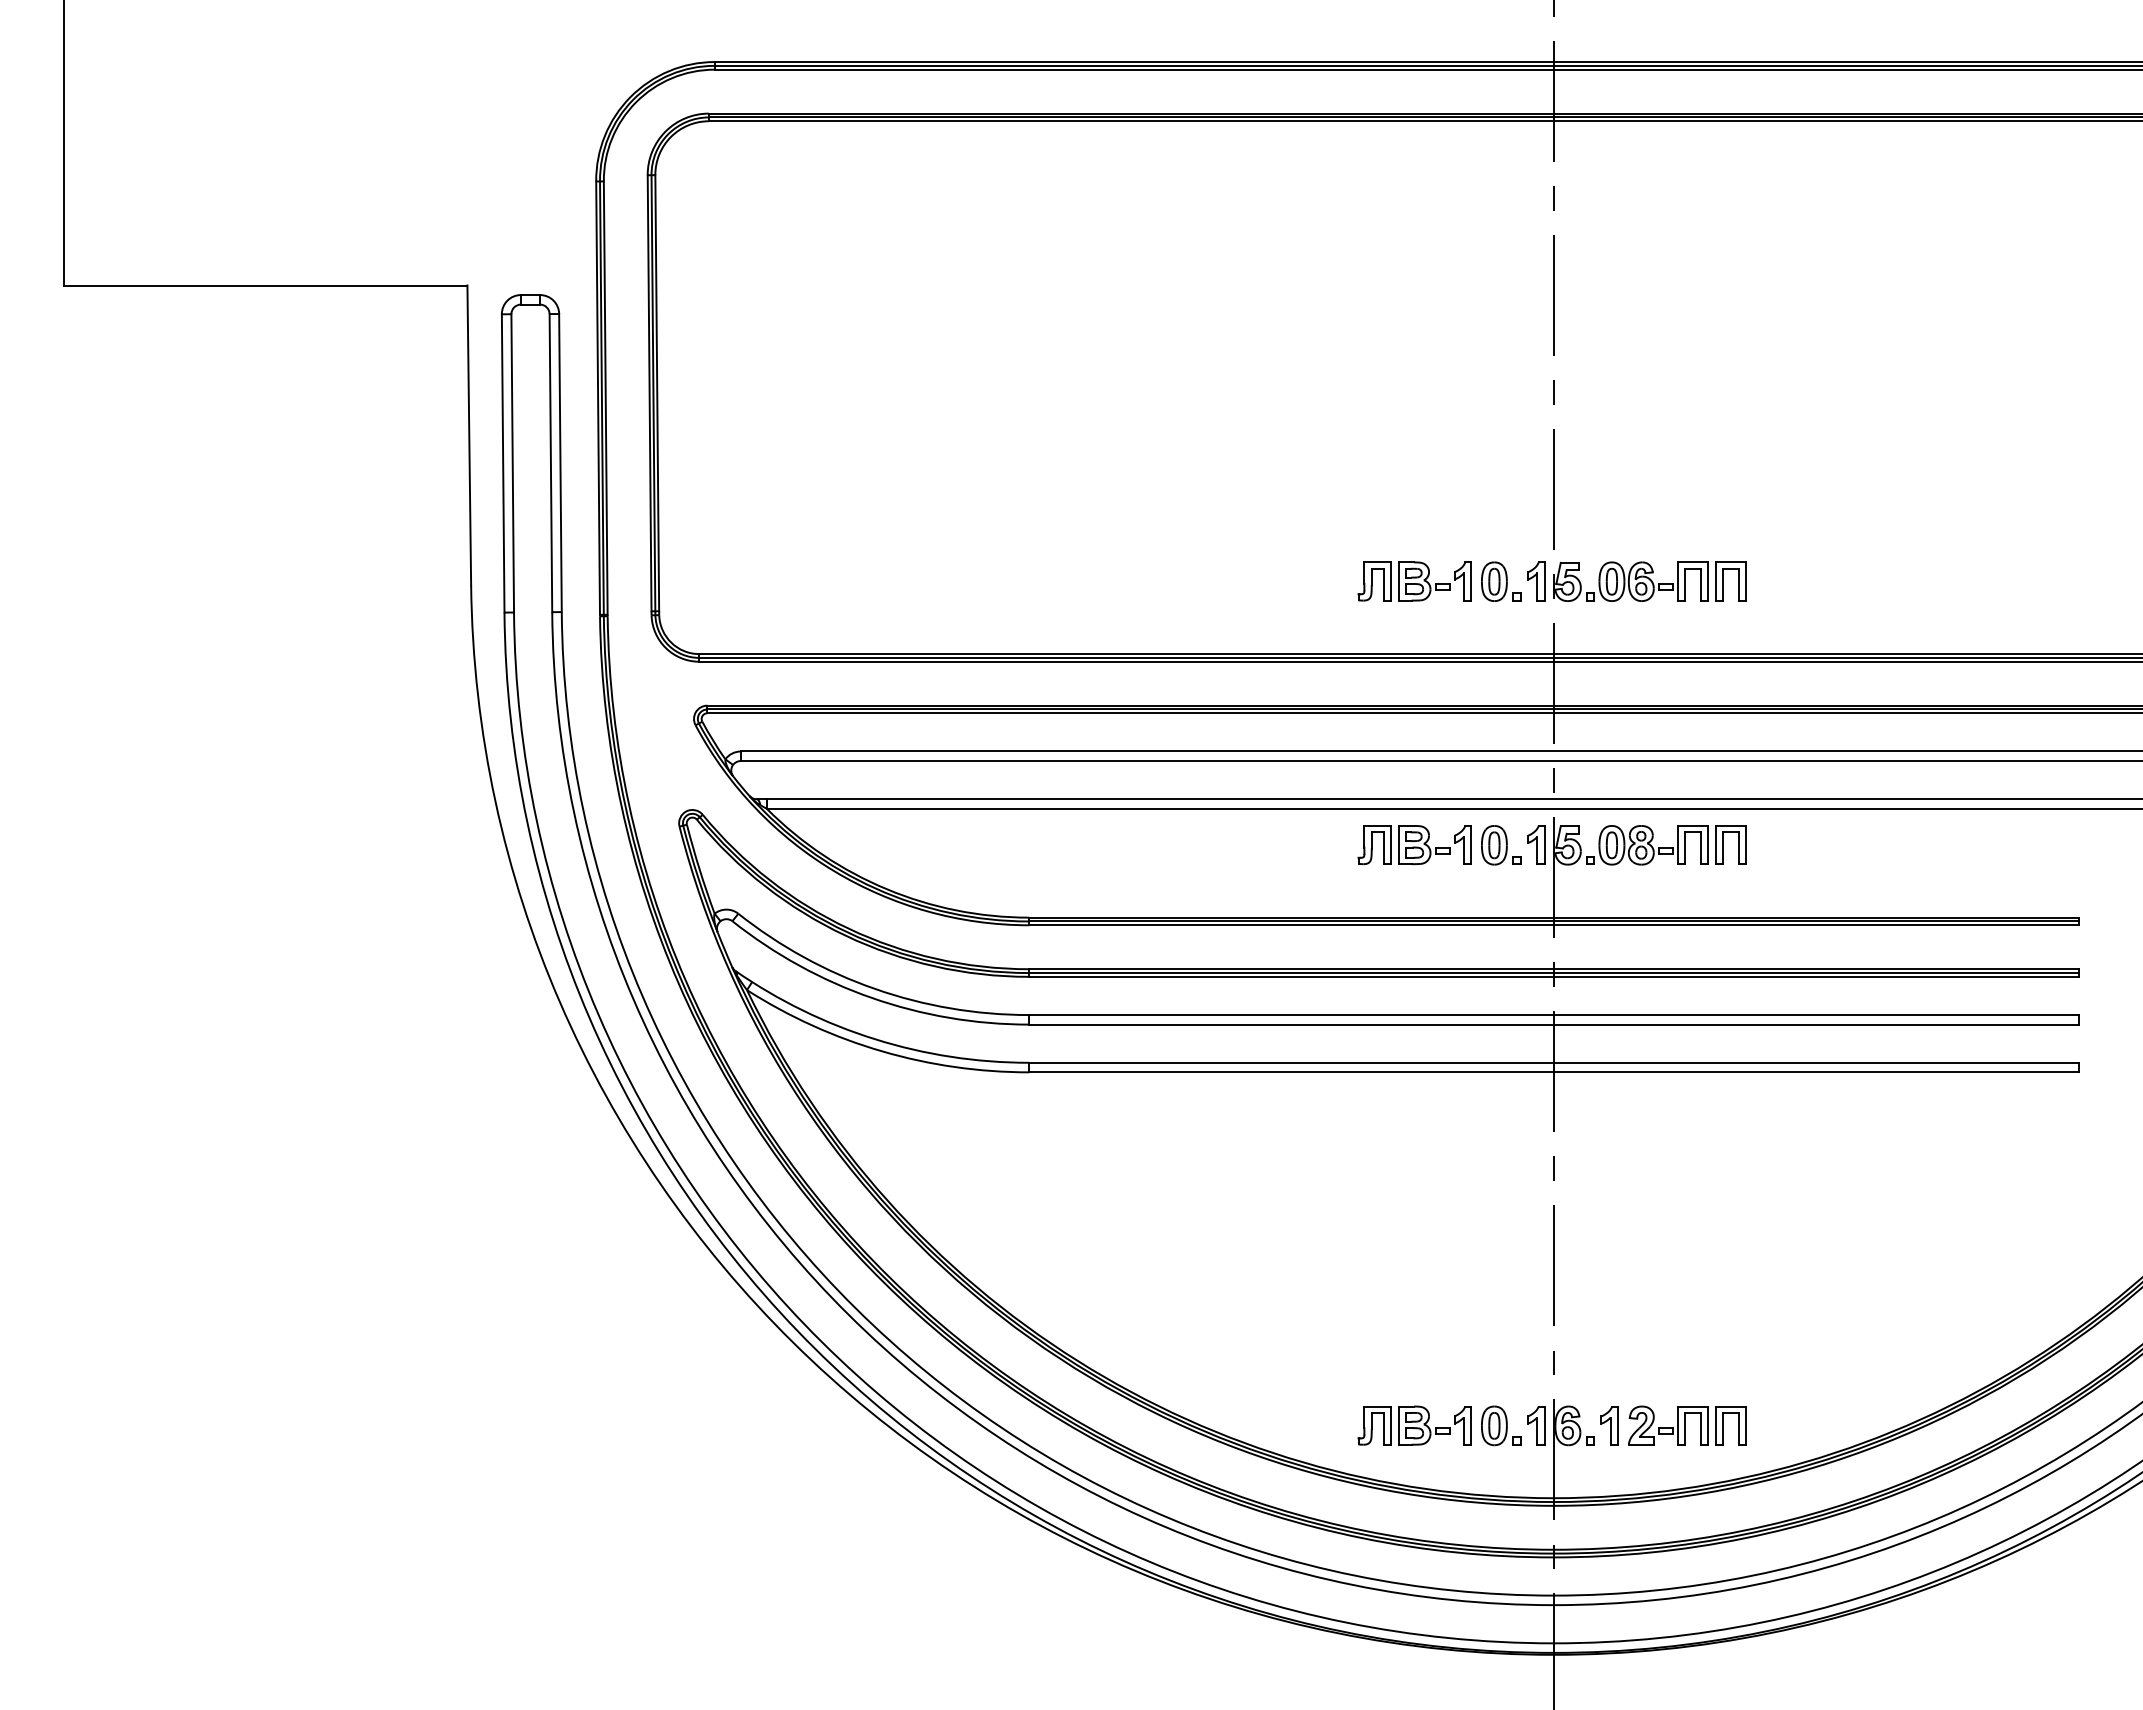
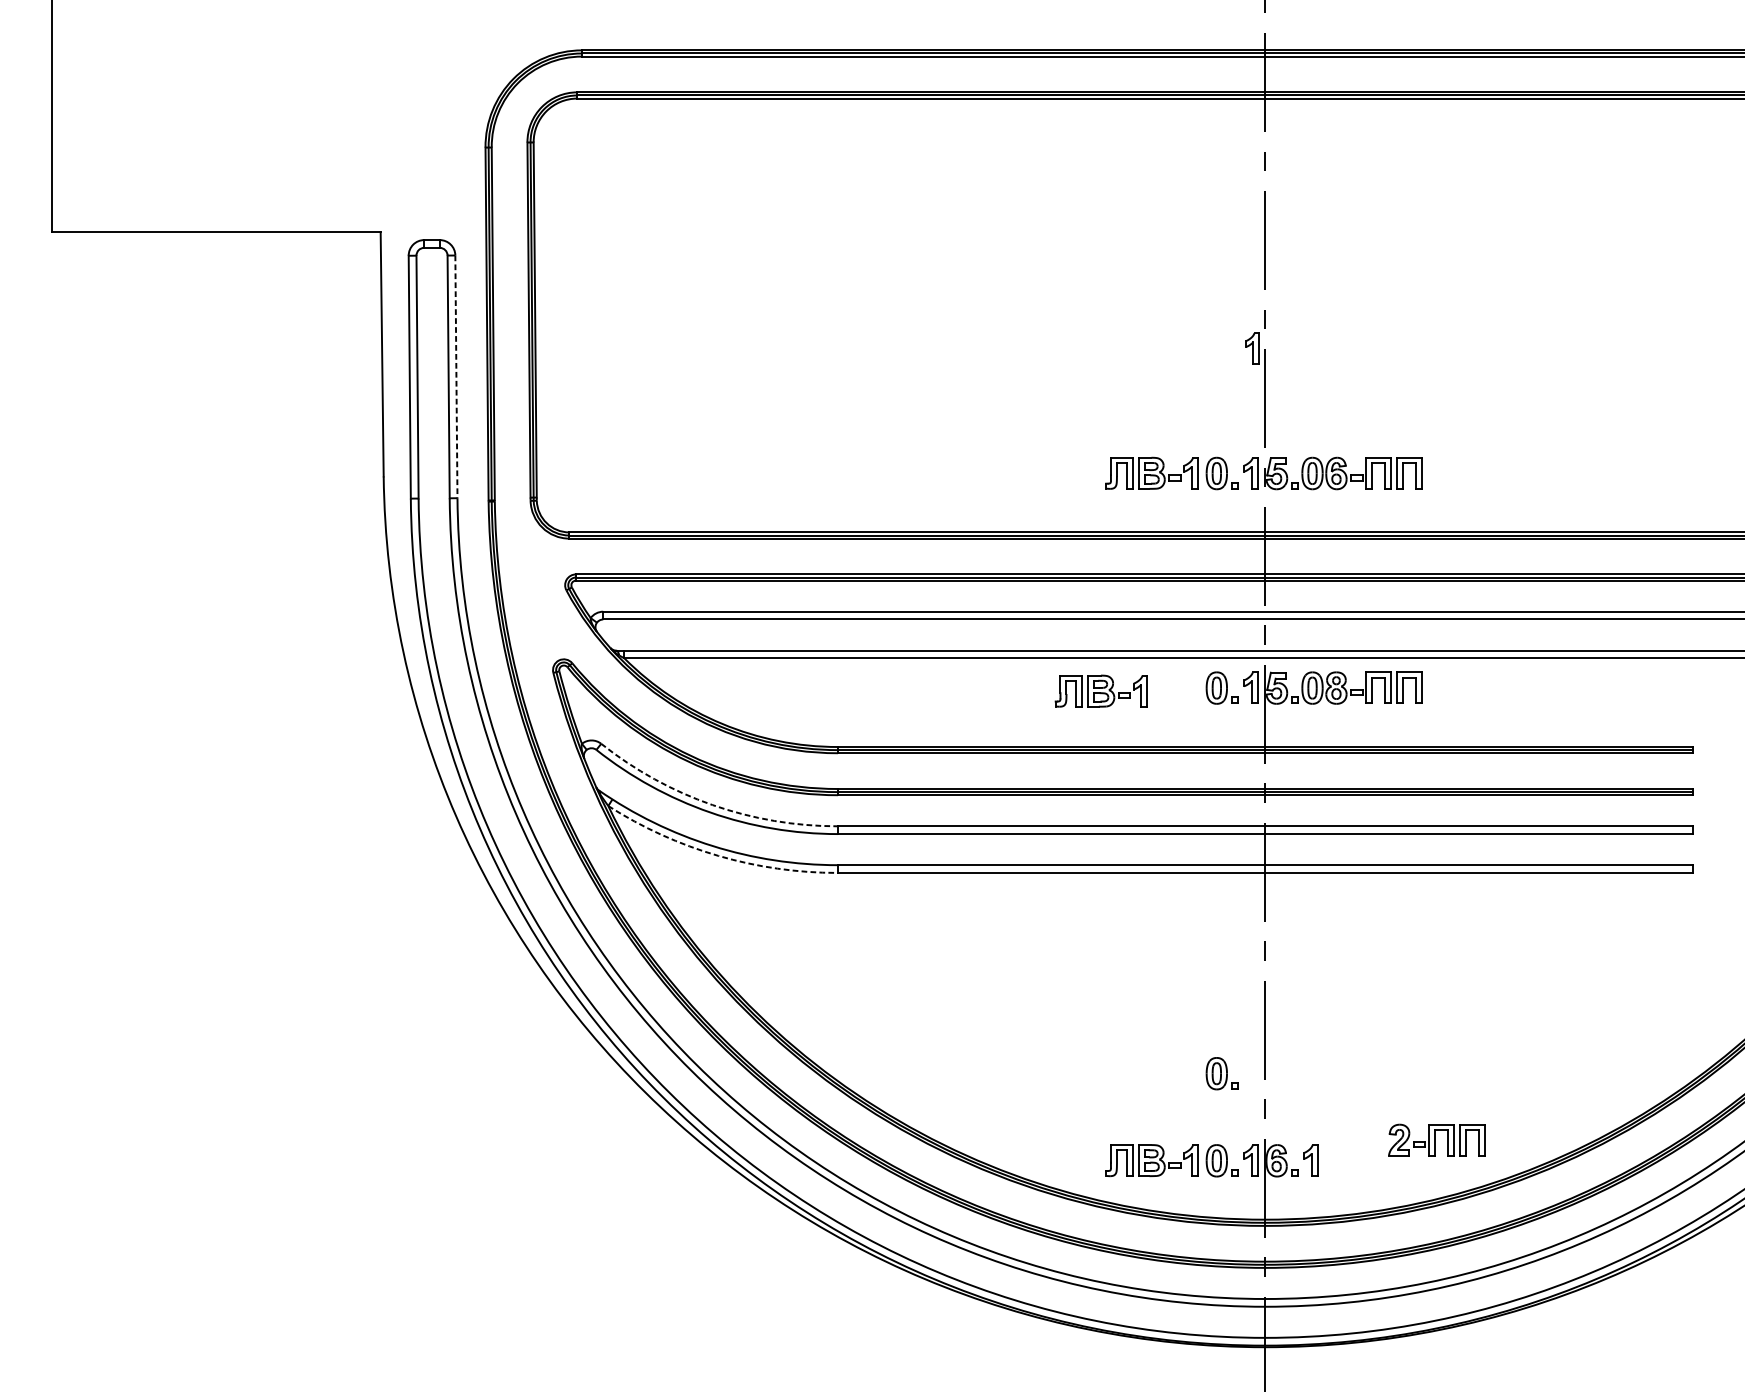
part: (1538, 428) -> (1252, 348), added
line: (560, 463) -> (456, 377), solid -> dashed
part: (1414, 845) -> (1101, 691), moved
arc: (875, 988) -> (712, 804), solid -> dashed
arc: (882, 1051) -> (718, 855), solid -> dashed
part: (1501, 1318) -> (1222, 1073), added
part: (1687, 1425) -> (1436, 1140), moved

